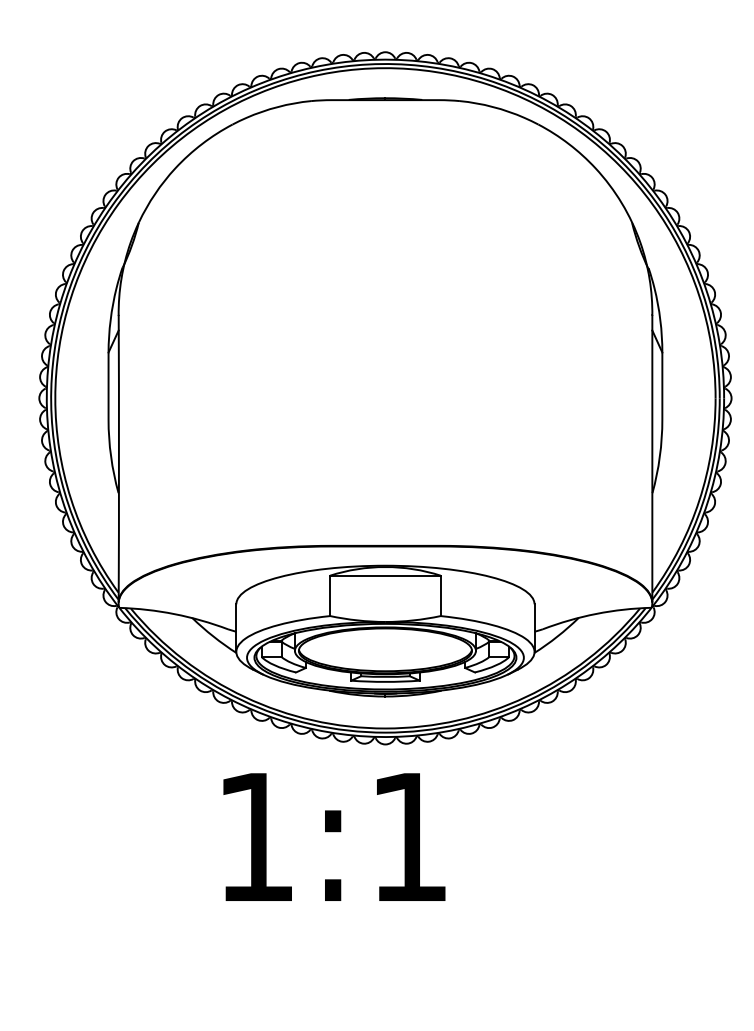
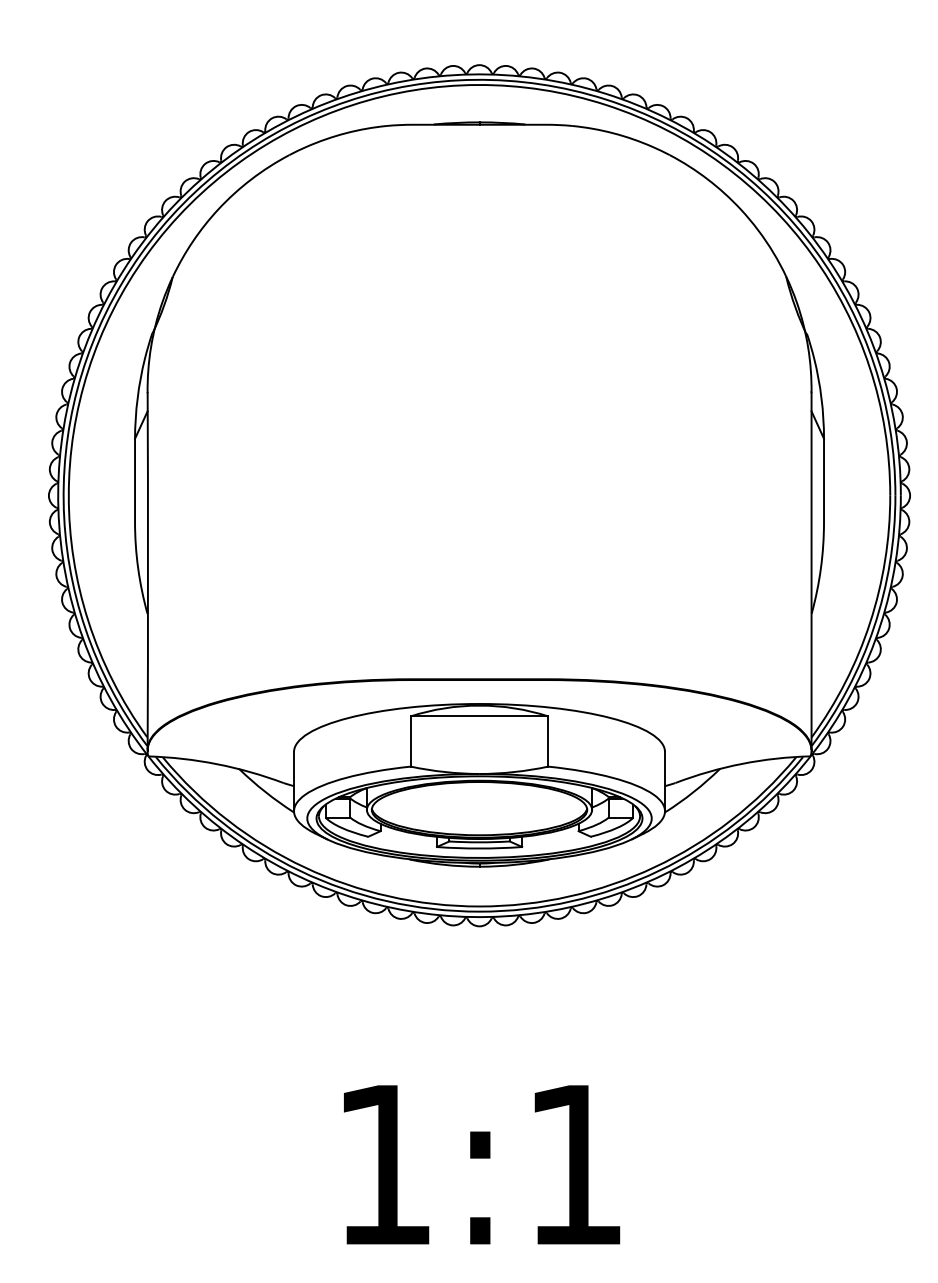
text: (334, 836) -> (482, 1164), moved

